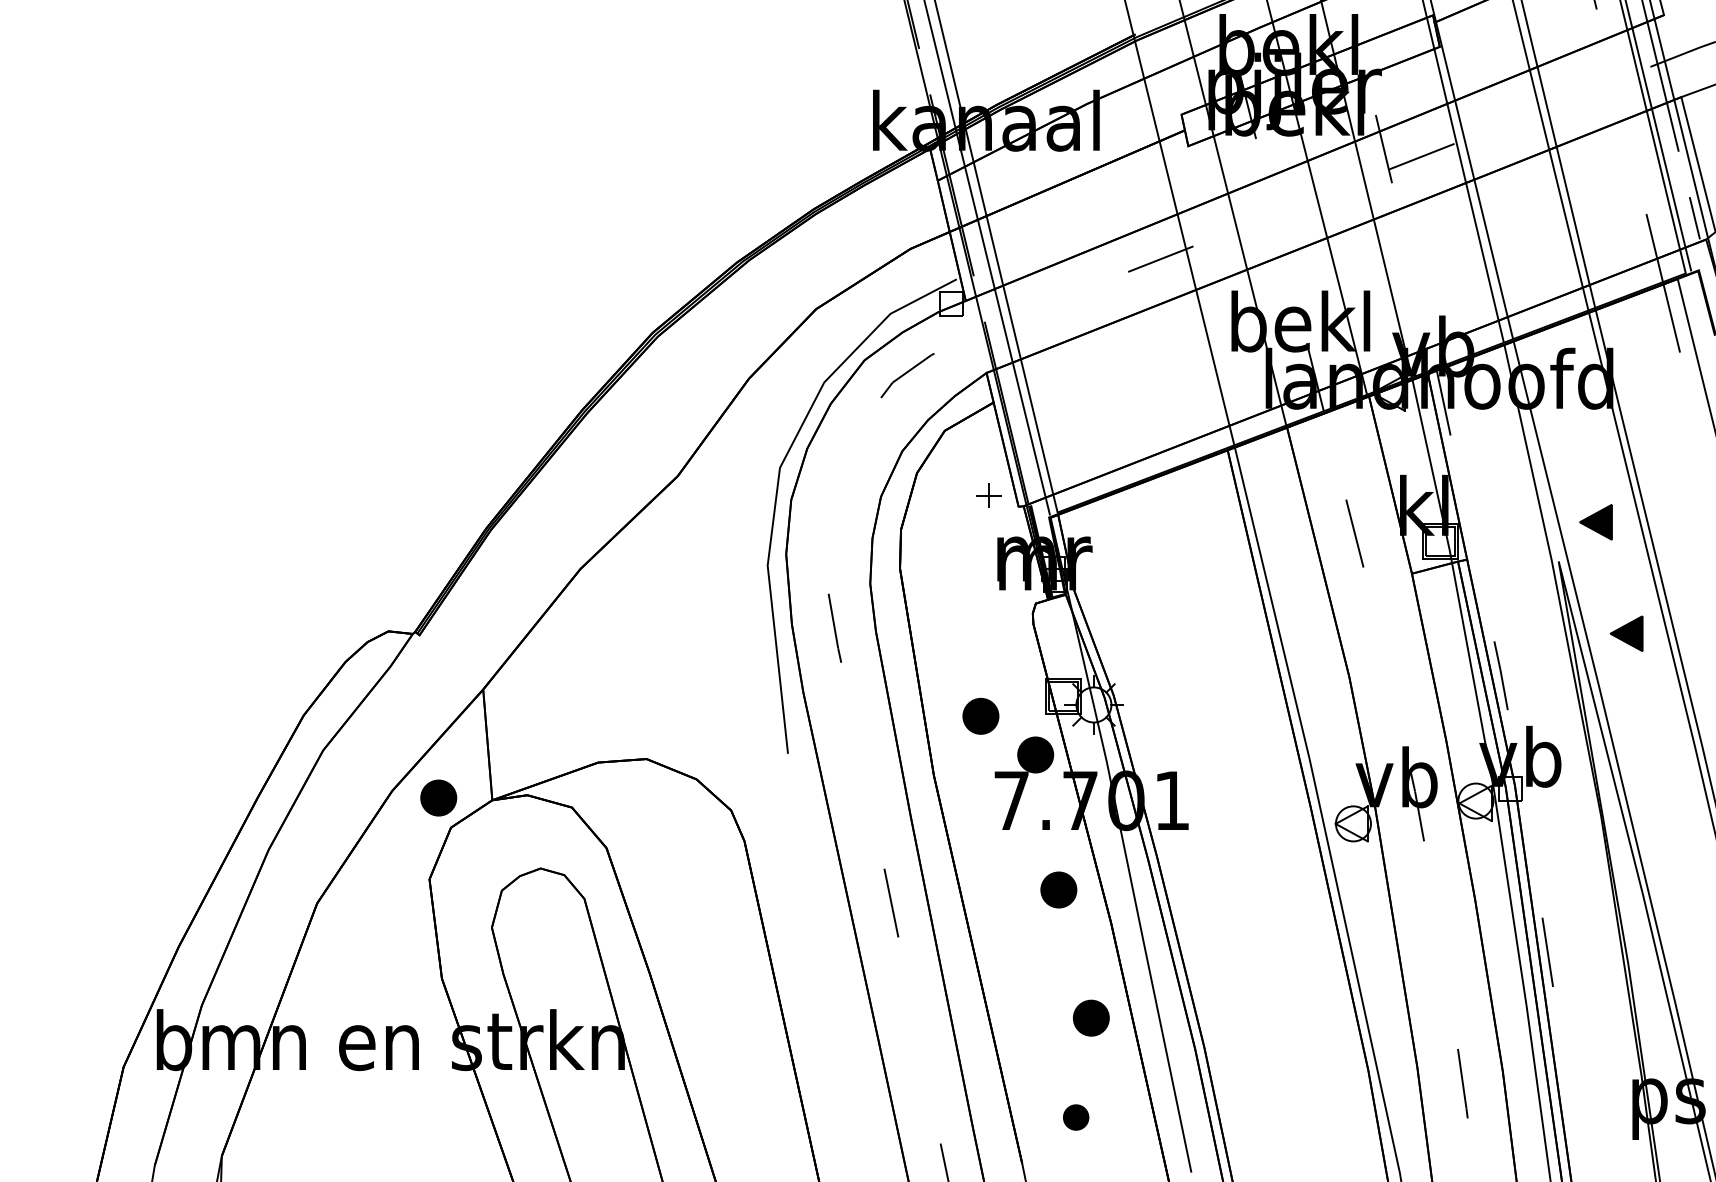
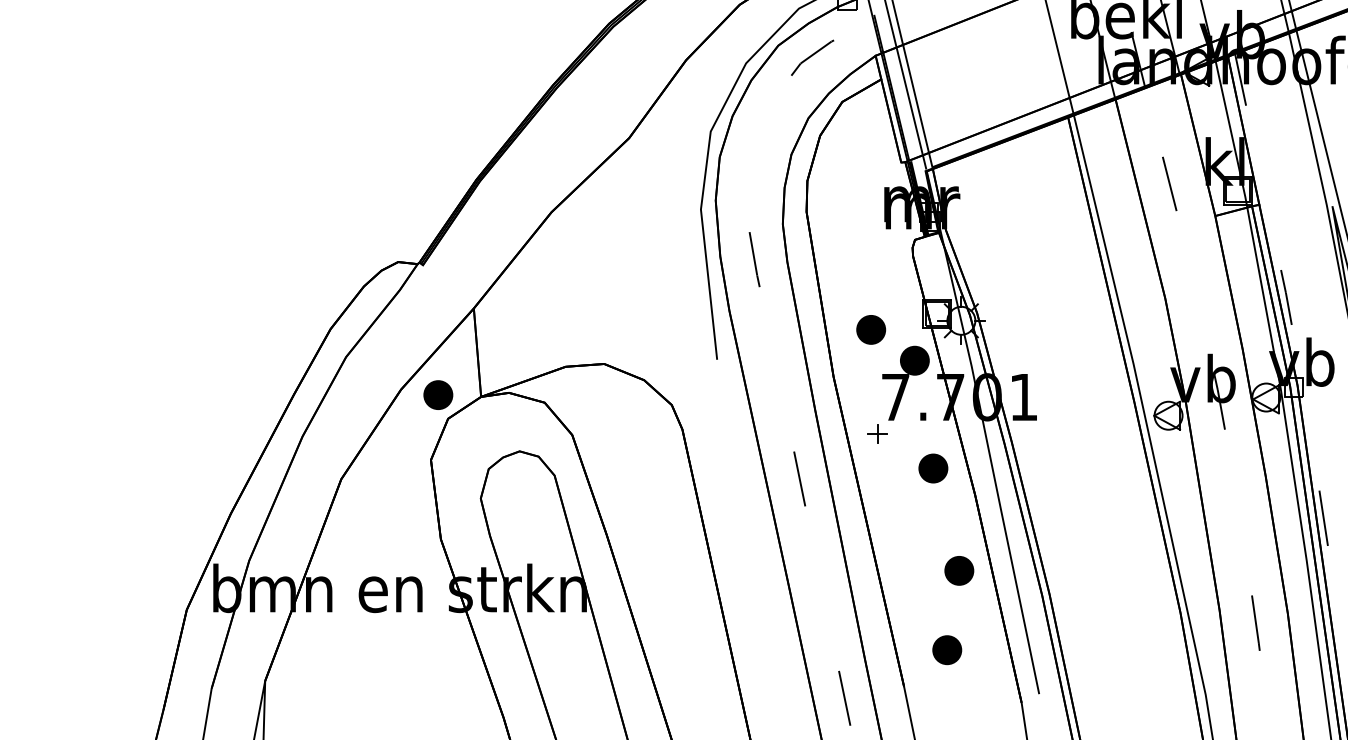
part: (988, 495) -> (877, 433), moved
part: (1075, 1117) -> (946, 650), size x1.43

